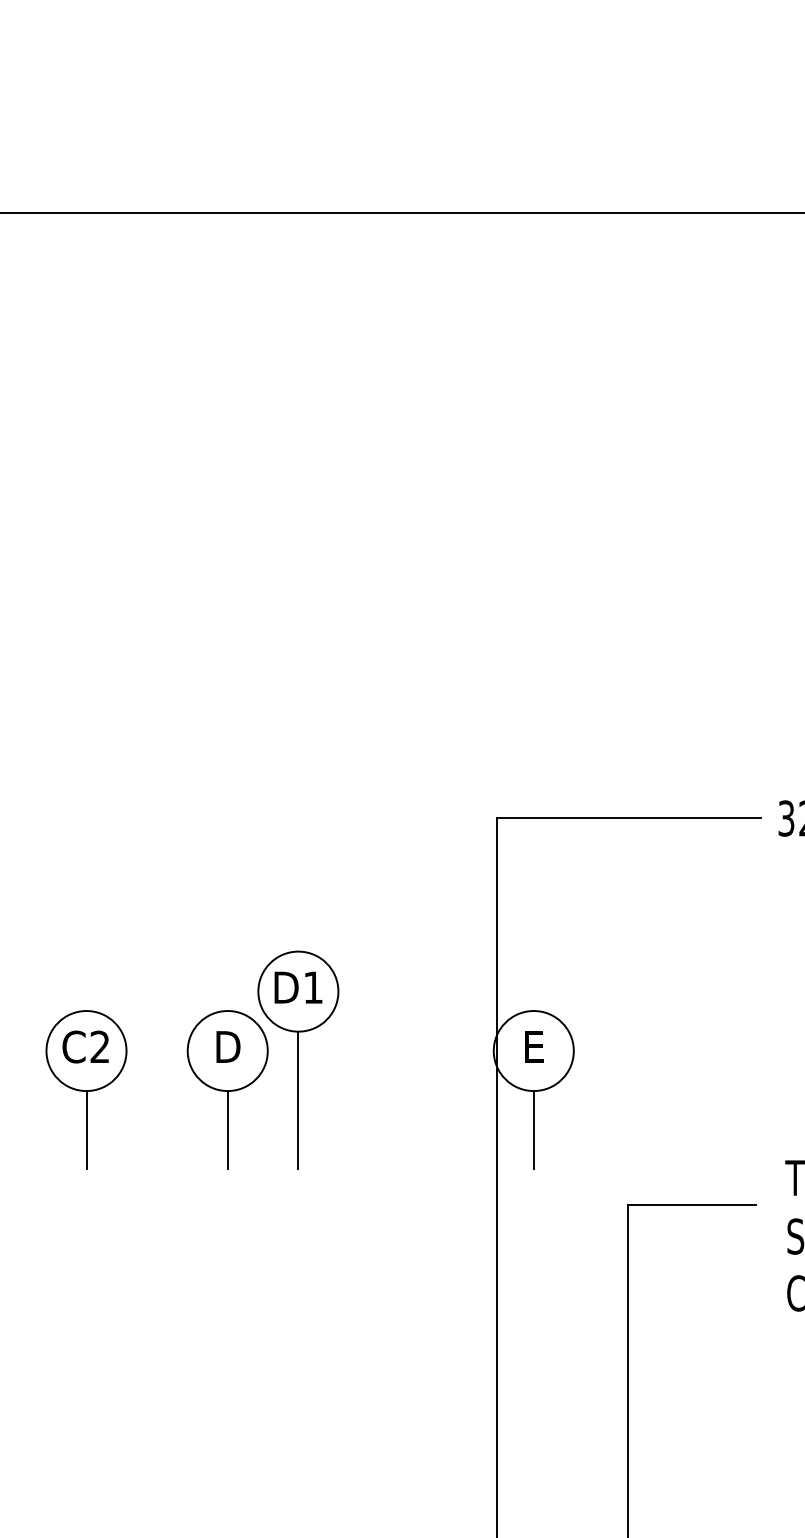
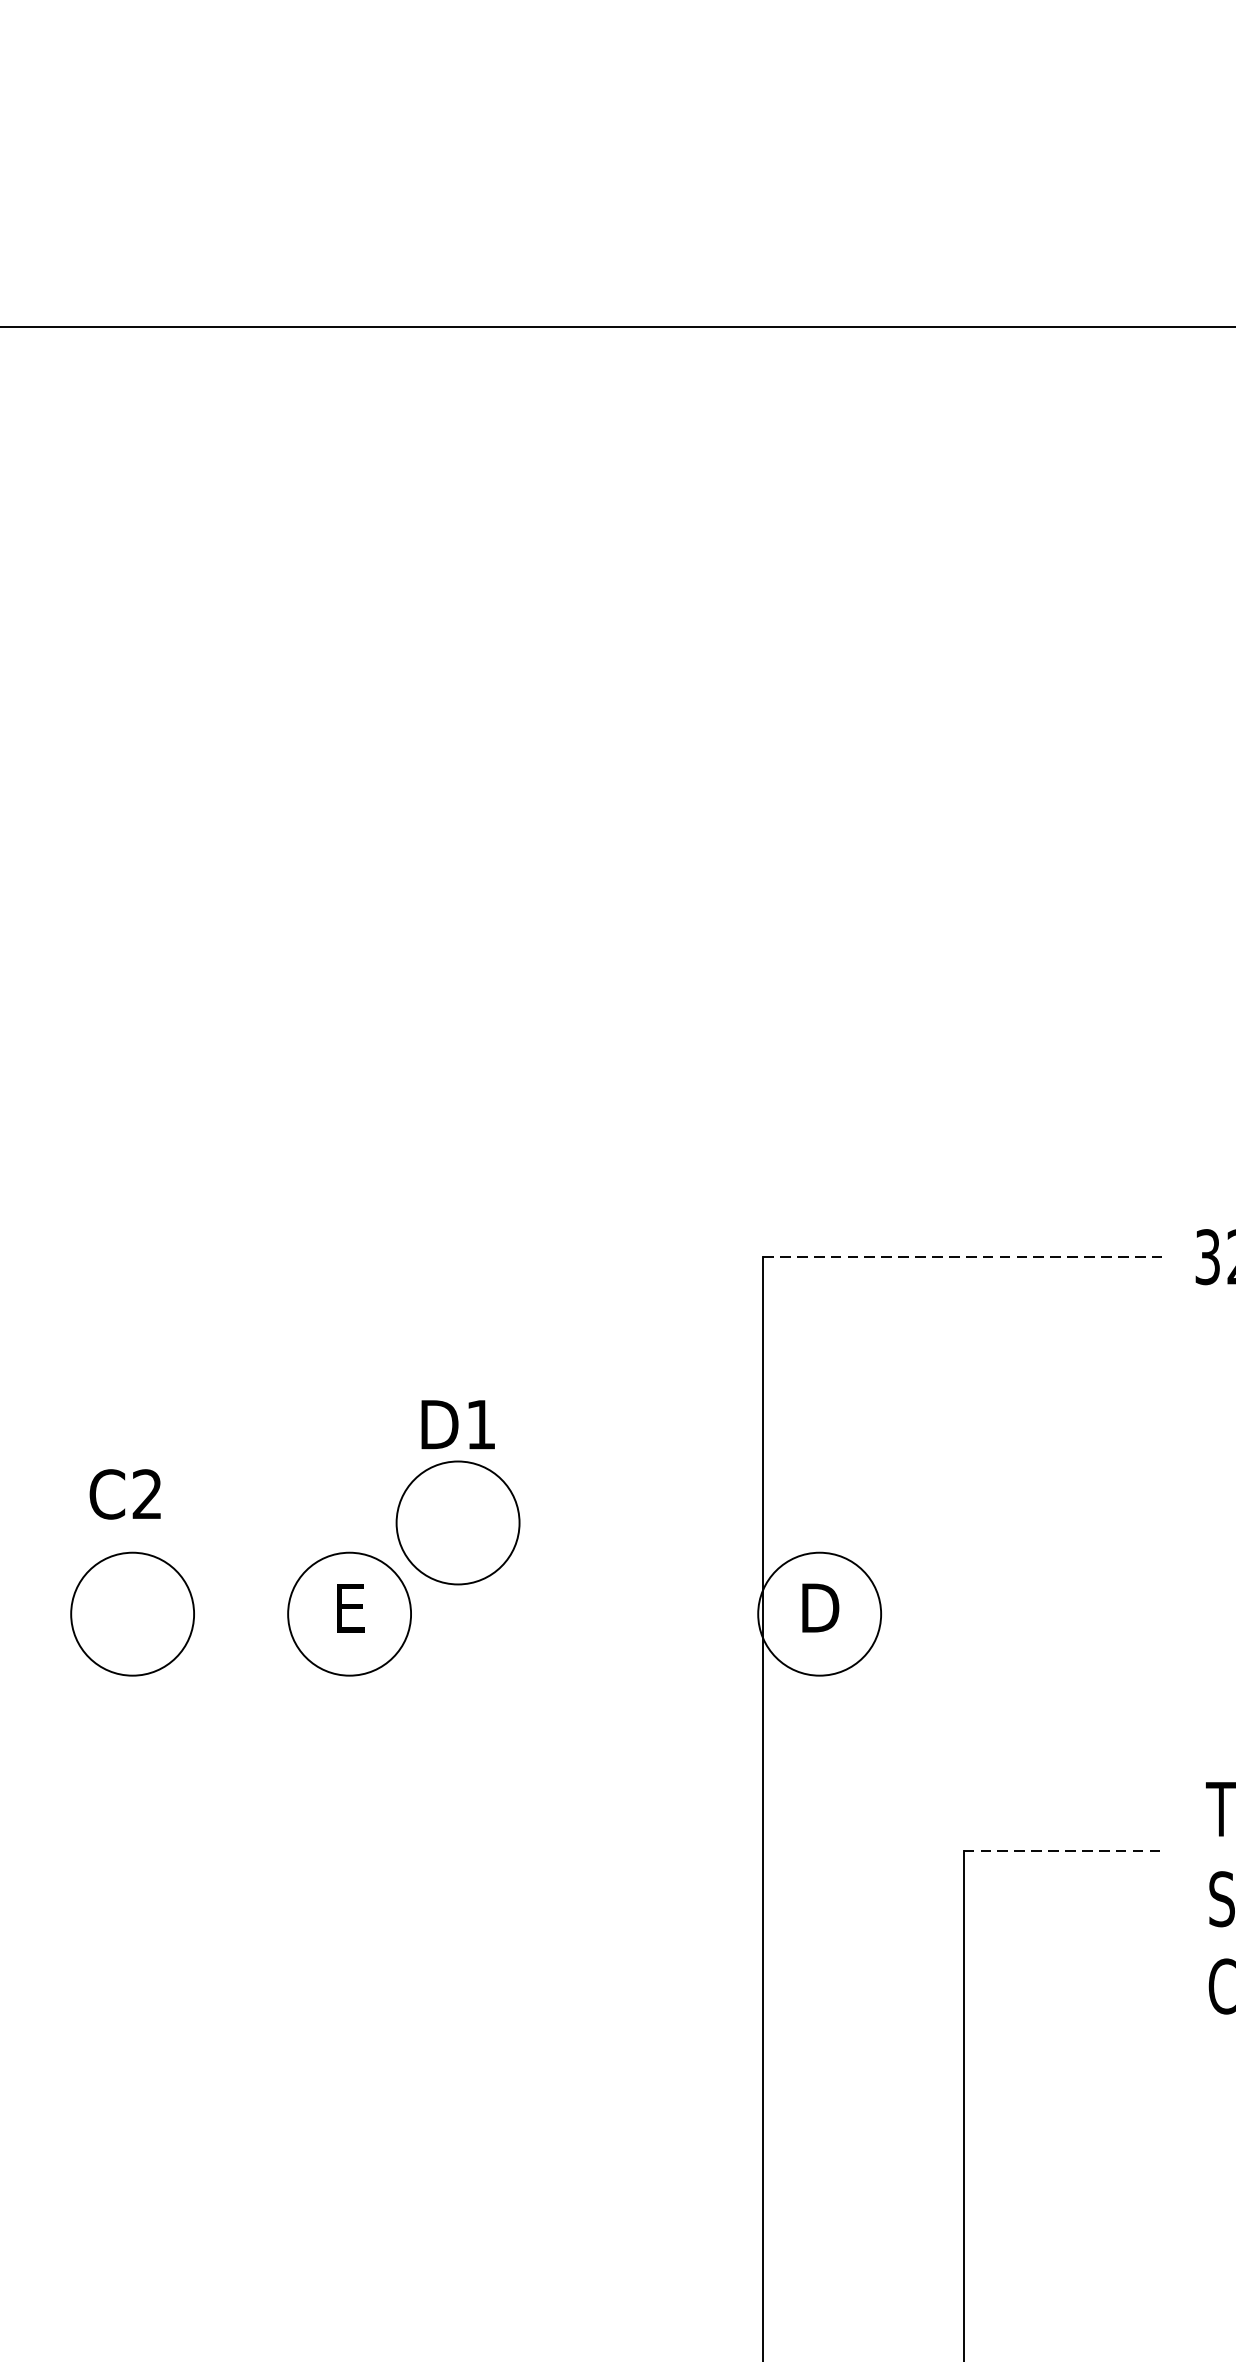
line: (629, 818) -> (966, 1257), solid -> dashed
text: (298, 987) -> (458, 1424), moved
text: (85, 1046) -> (124, 1493), moved
text: (228, 1046) -> (350, 1607), D -> E
text: (534, 1046) -> (820, 1607), E -> D
line: (298, 1100) -> (458, 1690), removed
line: (86, 1130) -> (132, 1736), removed
line: (227, 1130) -> (349, 1736), removed
line: (533, 1130) -> (819, 1736), removed
line: (692, 1205) -> (1063, 1851), solid -> dashed

